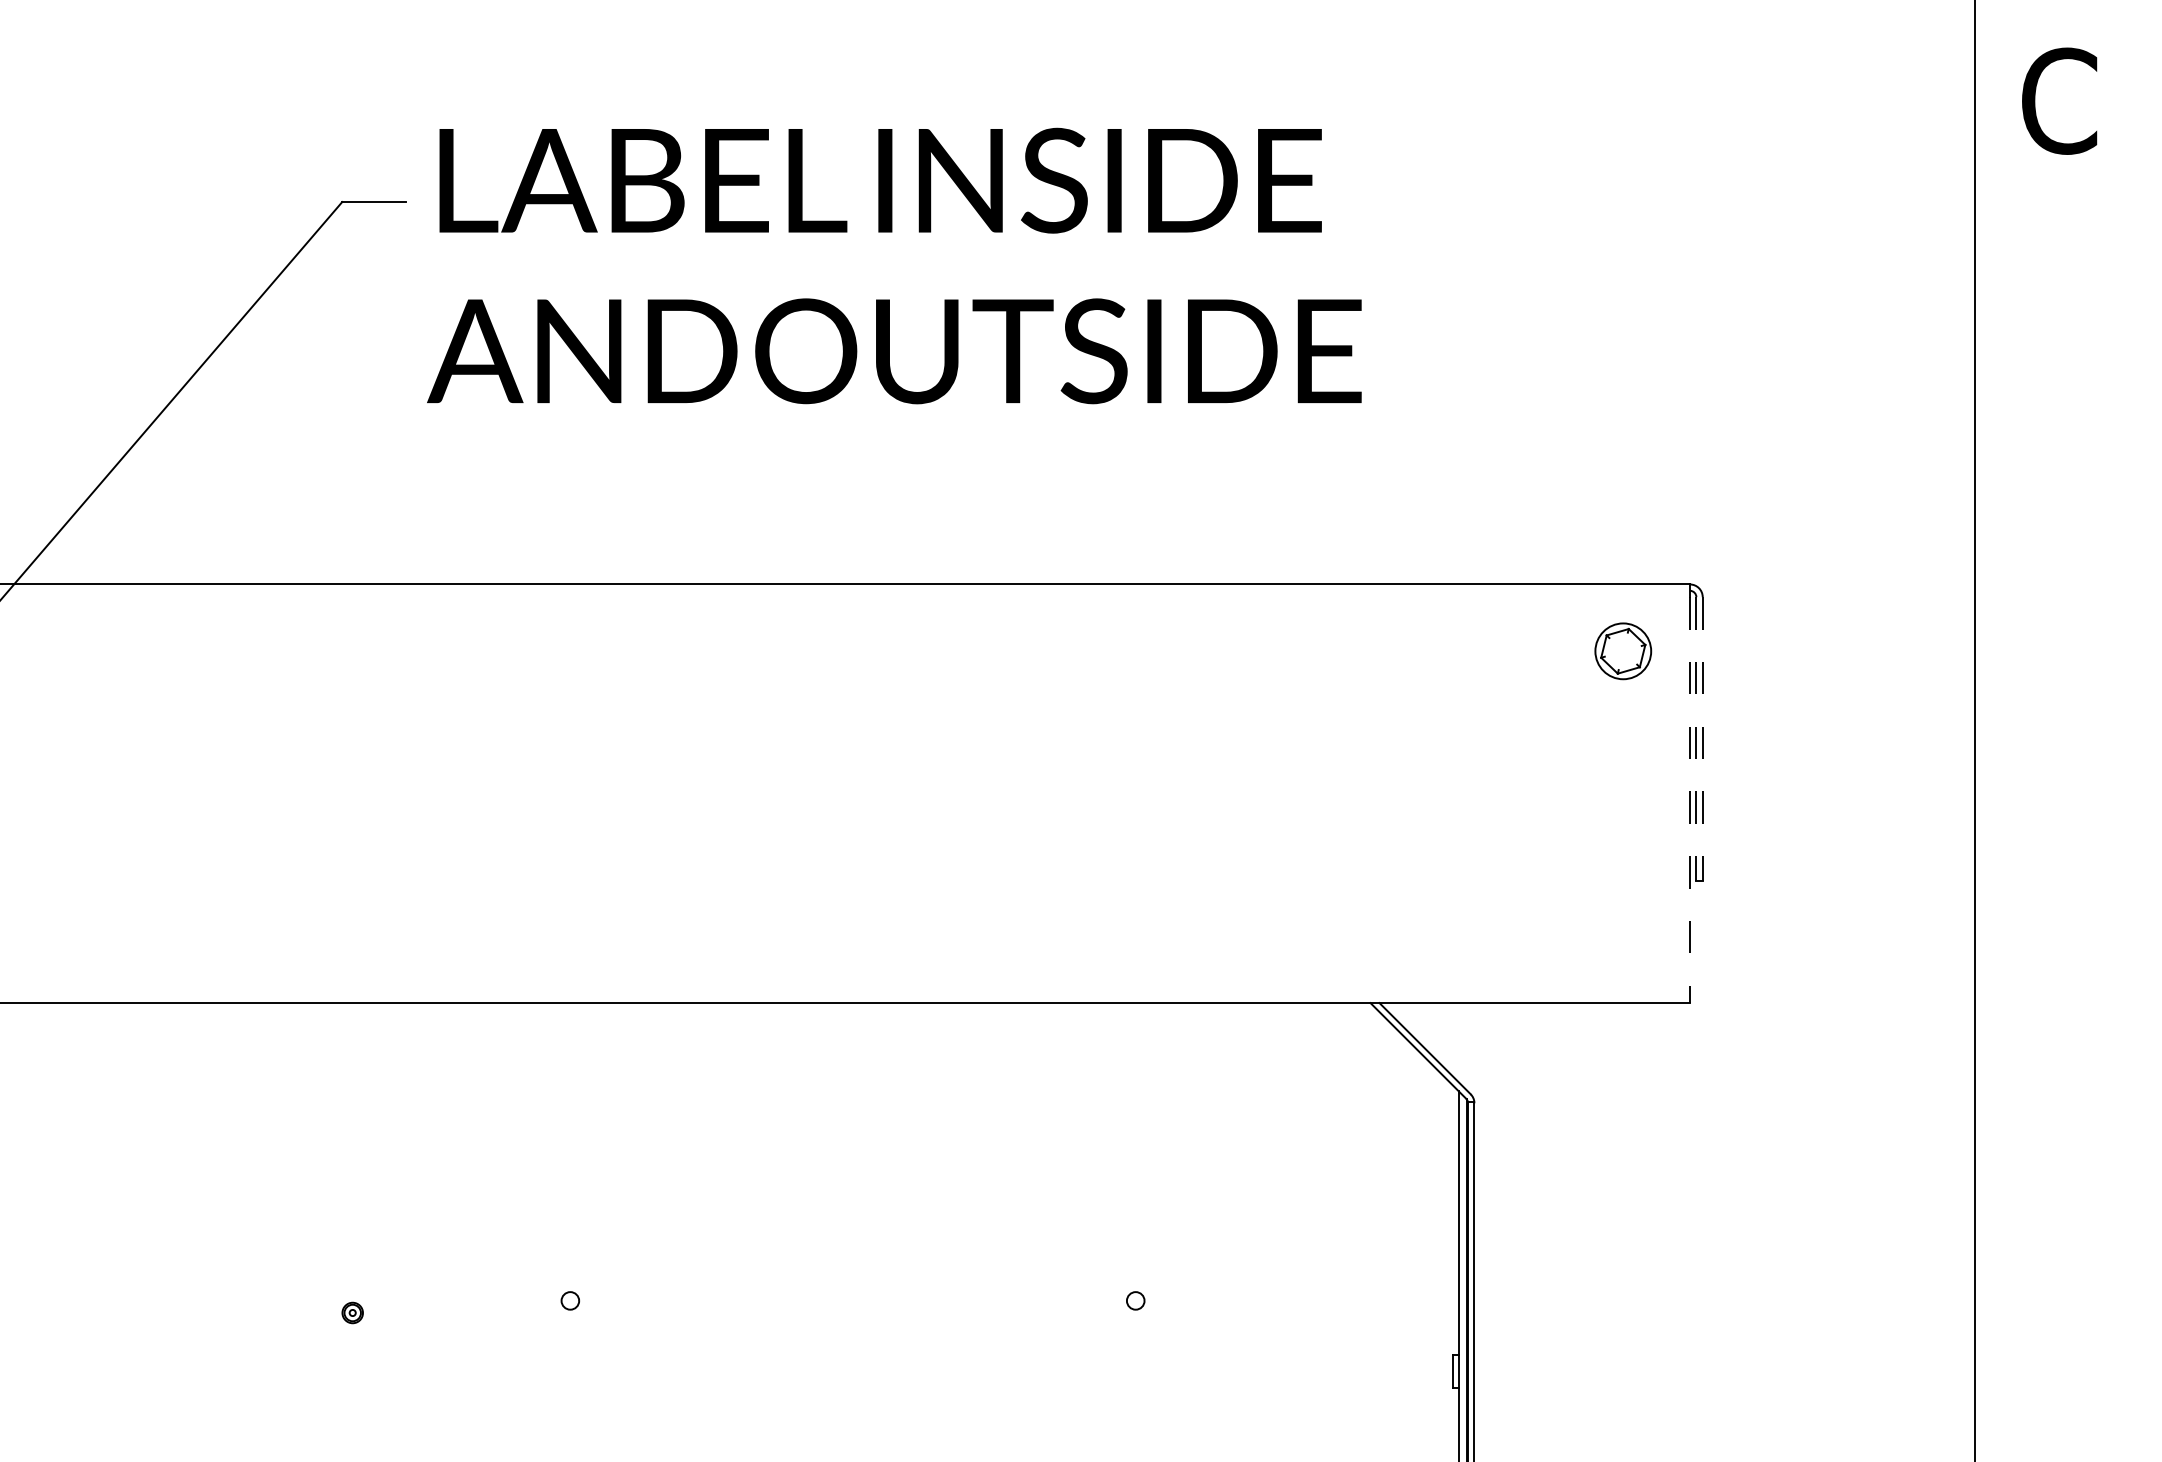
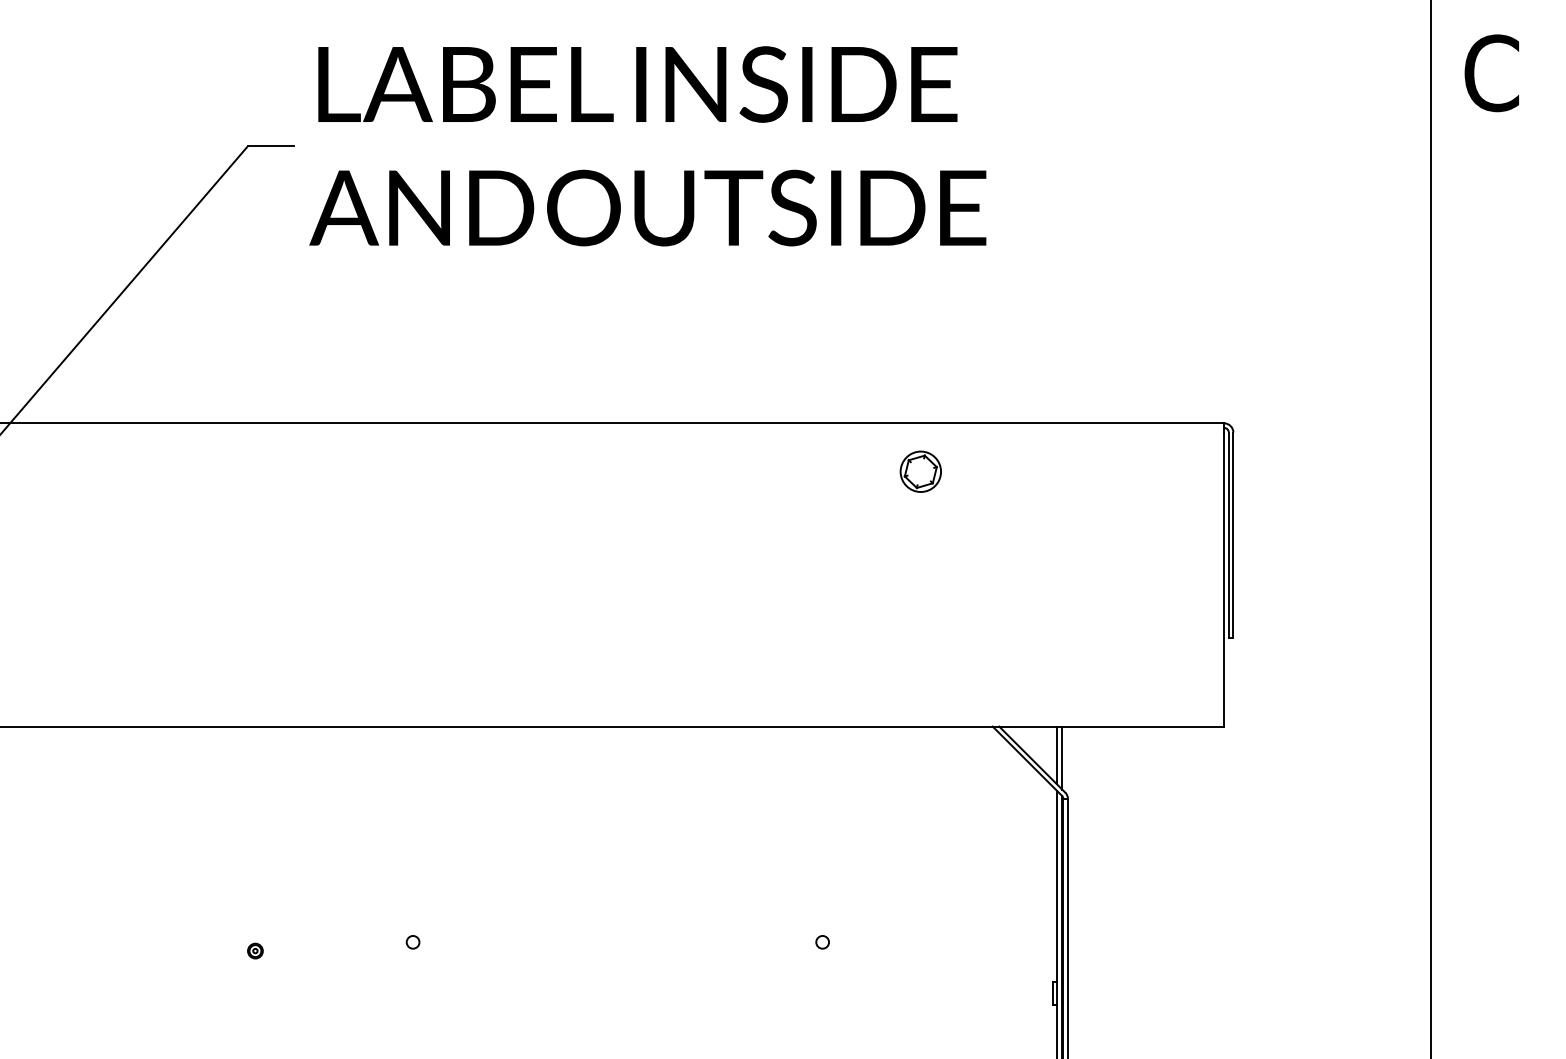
text: (894, 265) -> (647, 145), moved
part: (1623, 651) -> (920, 471), moved
line: (1696, 739) -> (1228, 535), dashed -> solid
line: (1702, 739) -> (1233, 535), dashed -> solid
line: (1690, 800) -> (1224, 579), dashed -> solid
line: (1458, 1042) -> (1056, 755), added
line: (1466, 1046) -> (1062, 758), added

